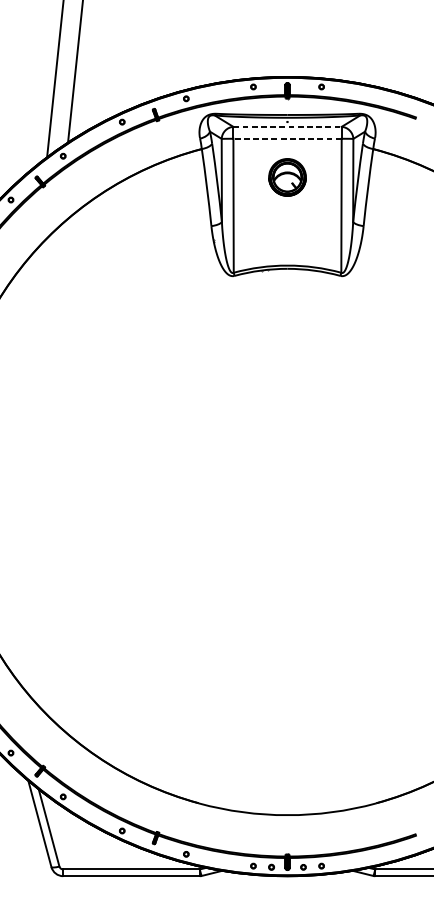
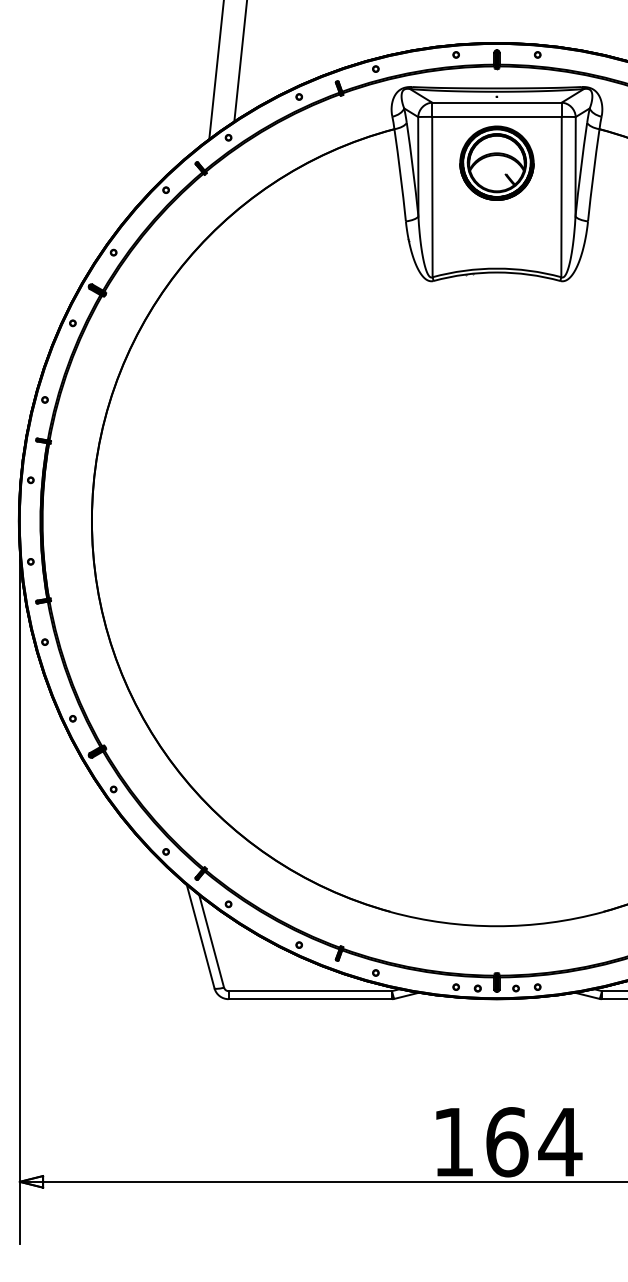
line: (287, 126) -> (496, 102), dashed -> solid
line: (287, 138) -> (496, 116), dashed -> solid
part: (287, 176) -> (496, 162), size x1.67

